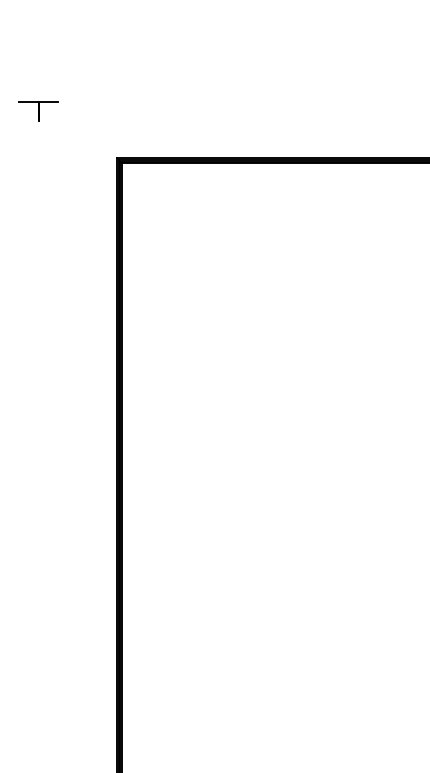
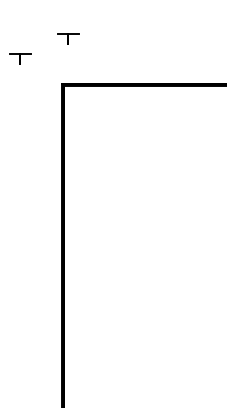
part: (129, 72) -> (68, 38), added

